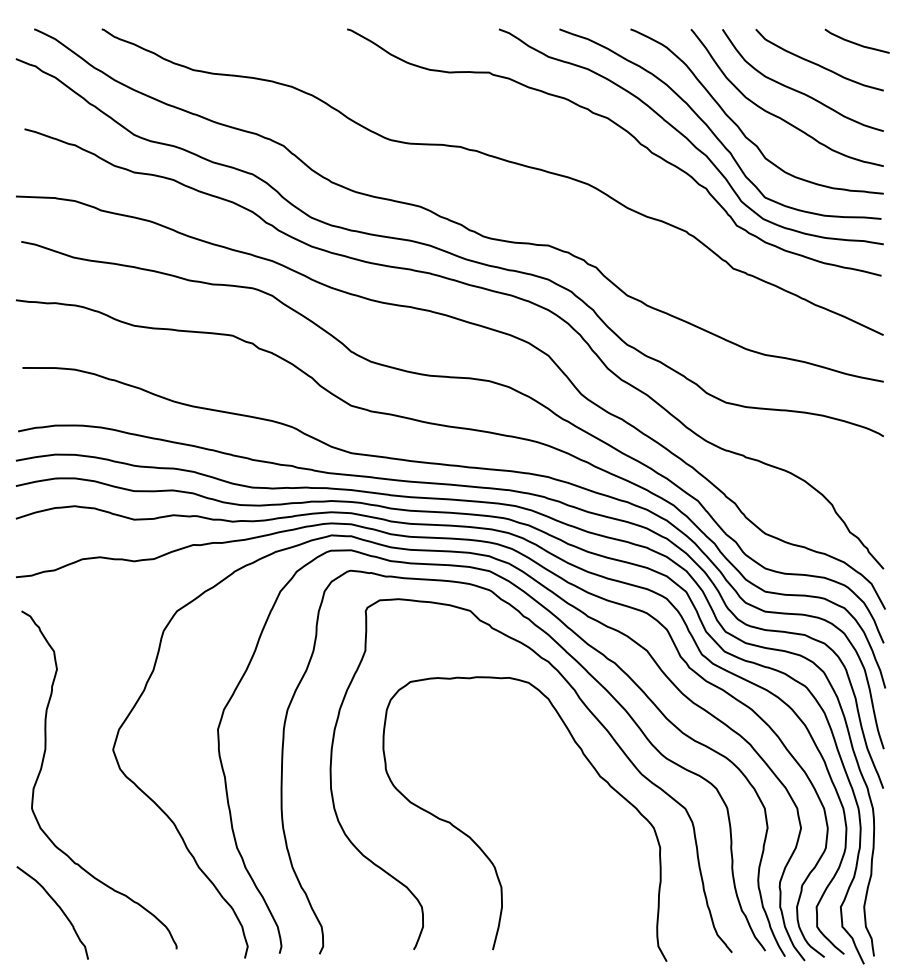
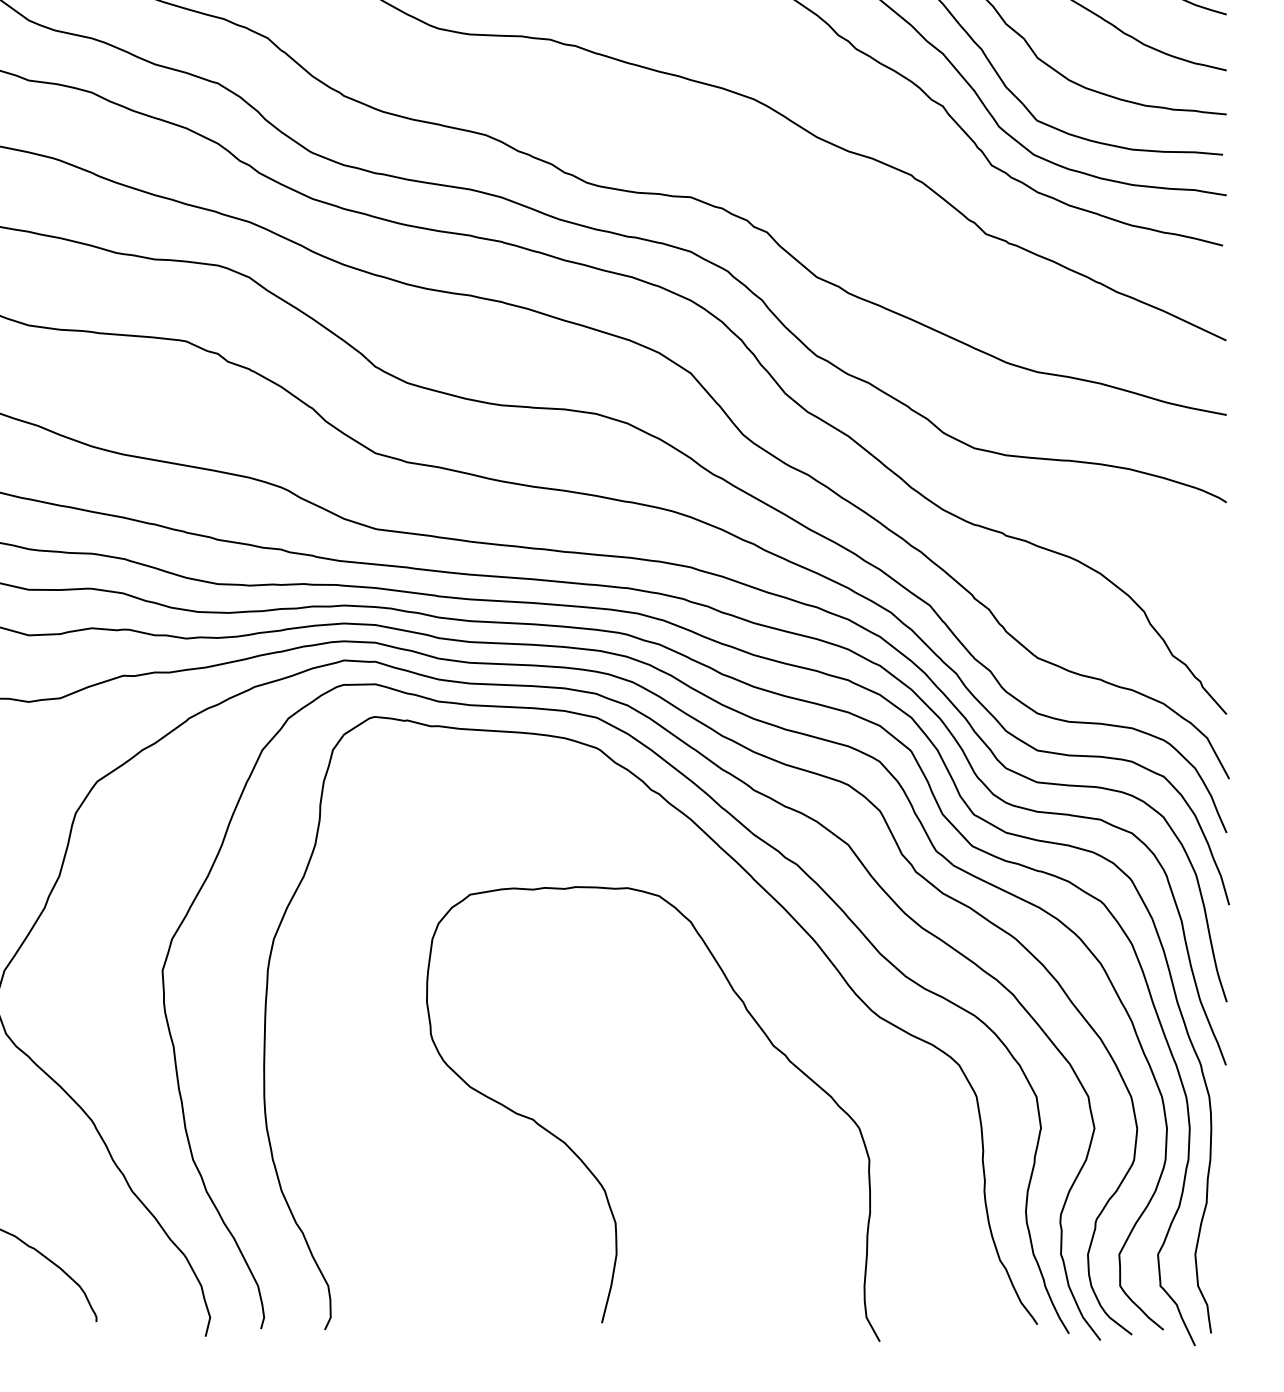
curve: (598, 722) -> (770, 959), removed

